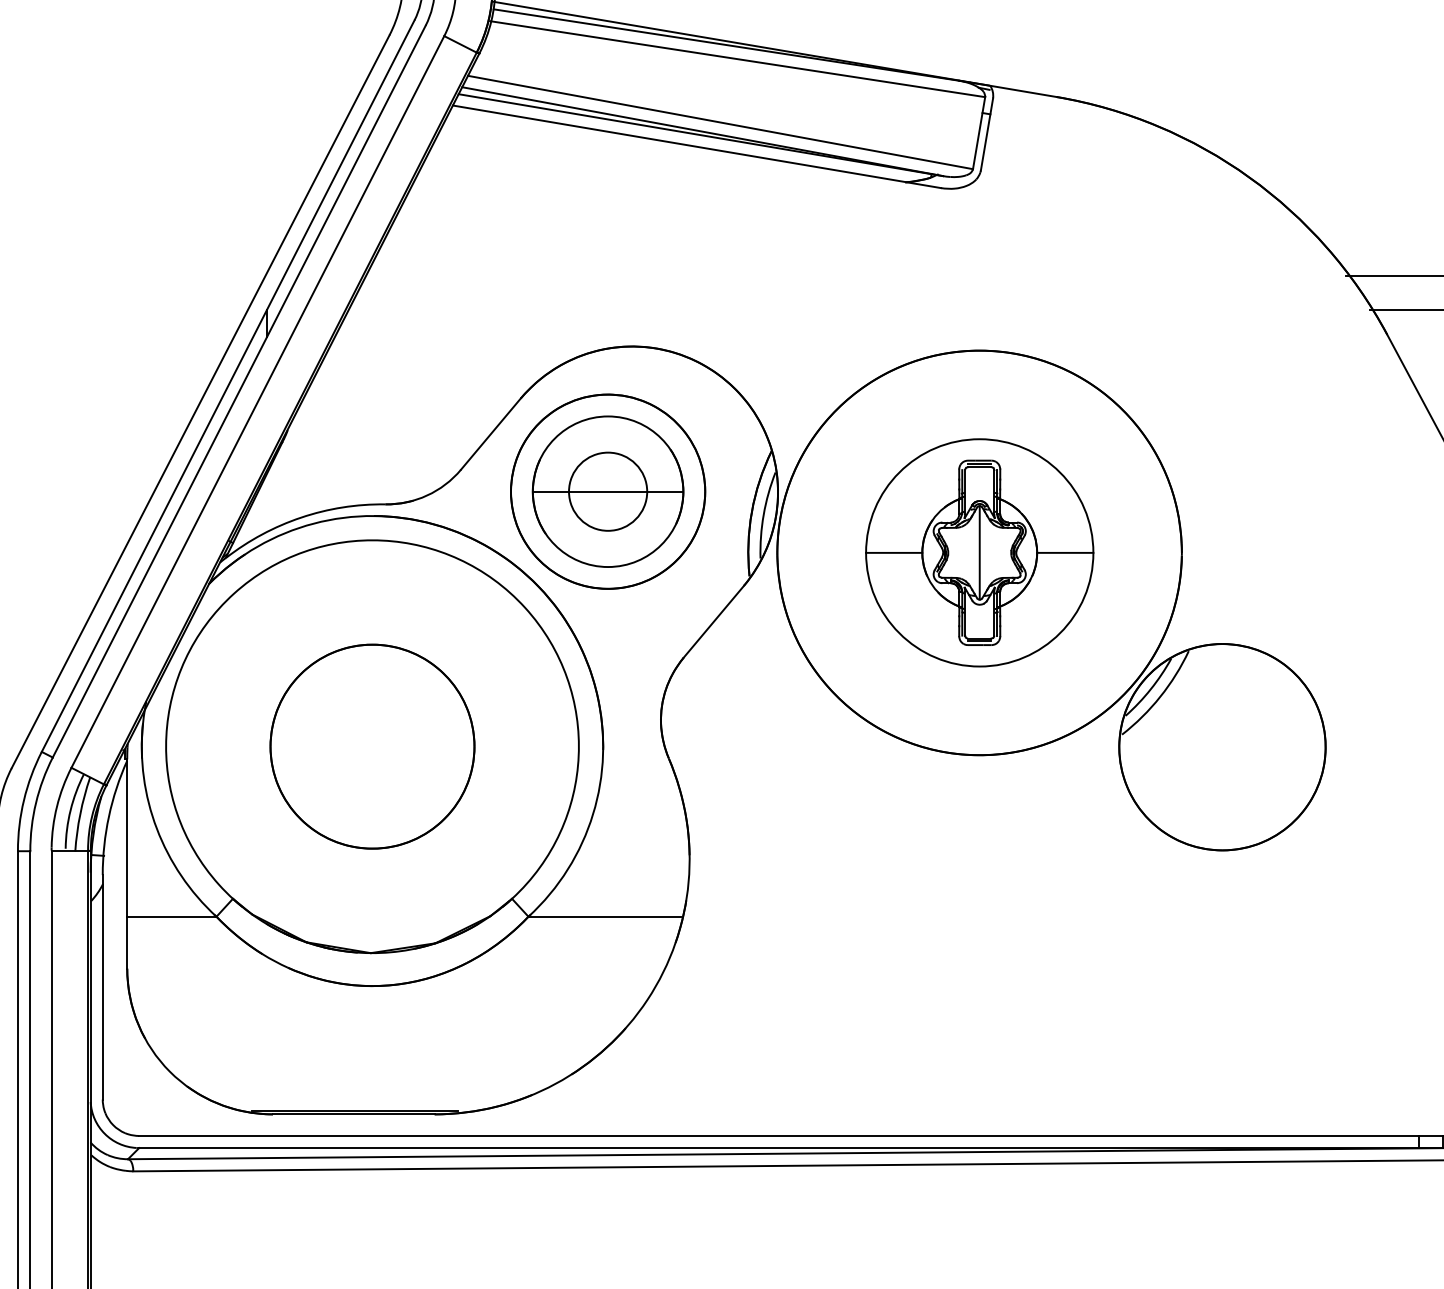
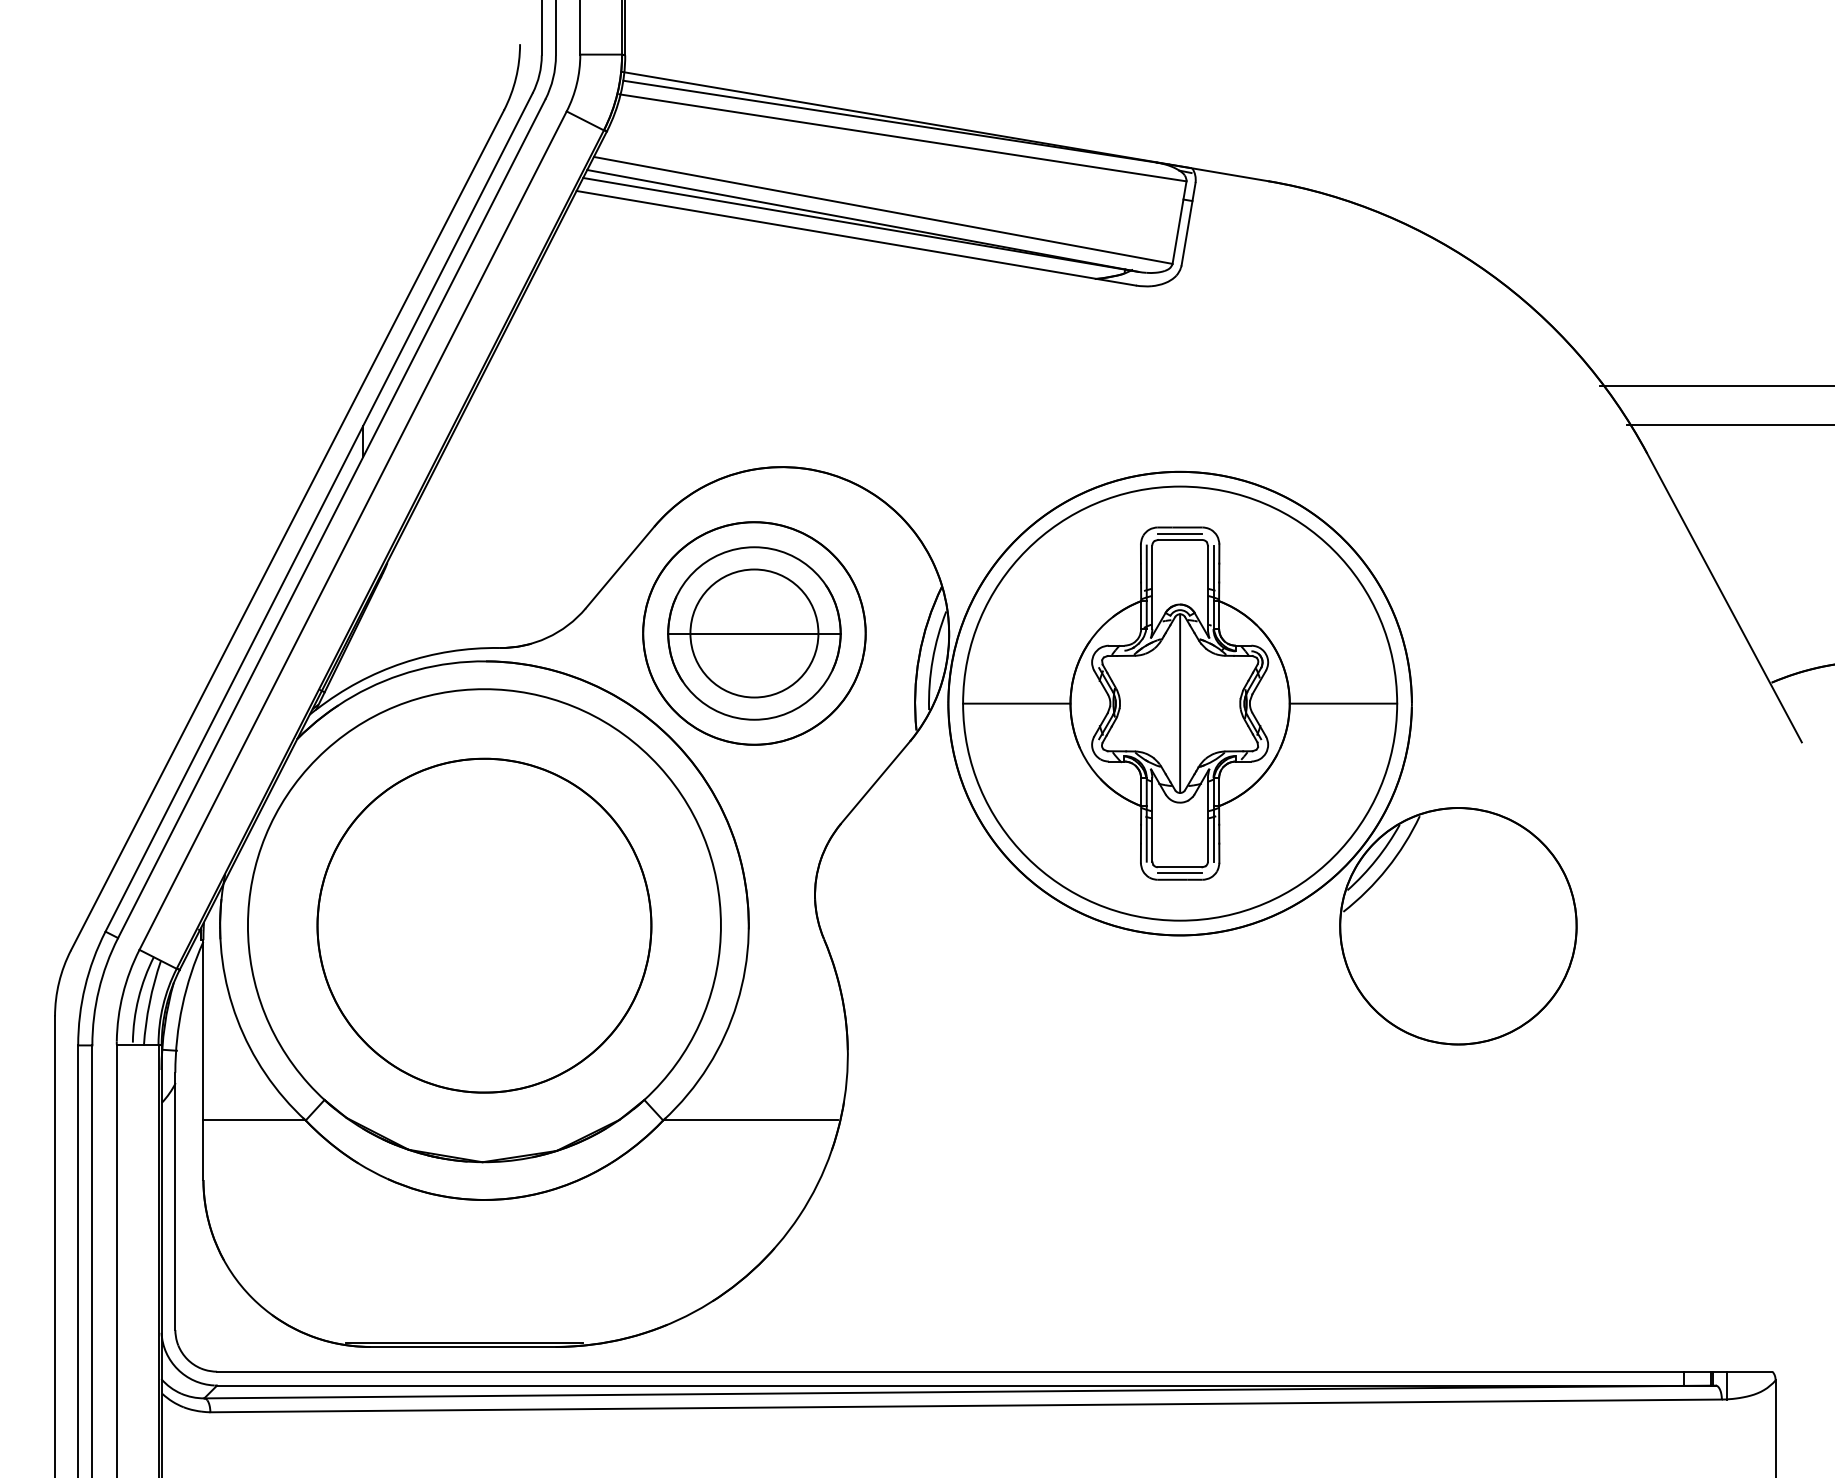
circle: (608, 491) -> (754, 633), size x1.43
part: (979, 552) -> (1180, 703), size x1.67
part: (372, 746) -> (484, 925), size x1.43

